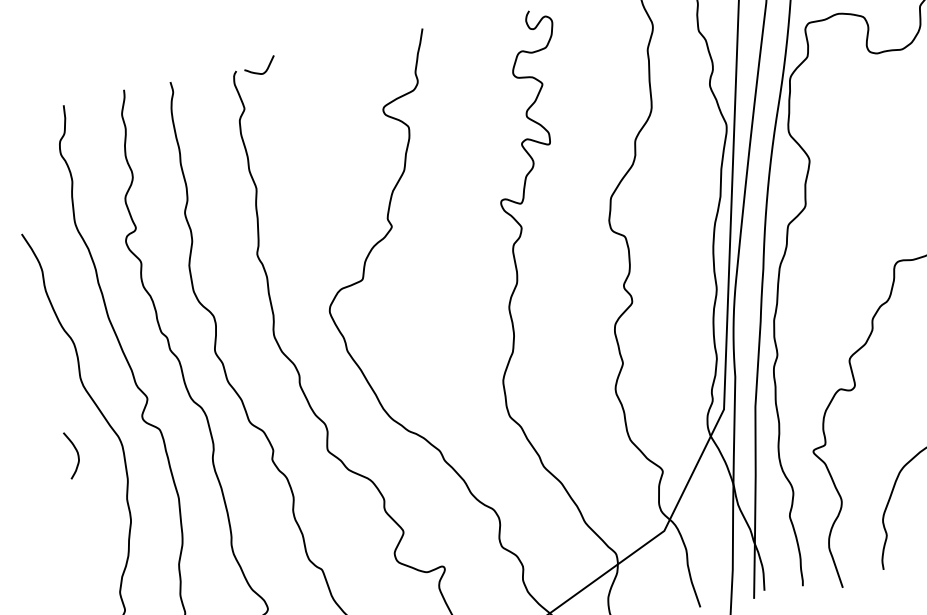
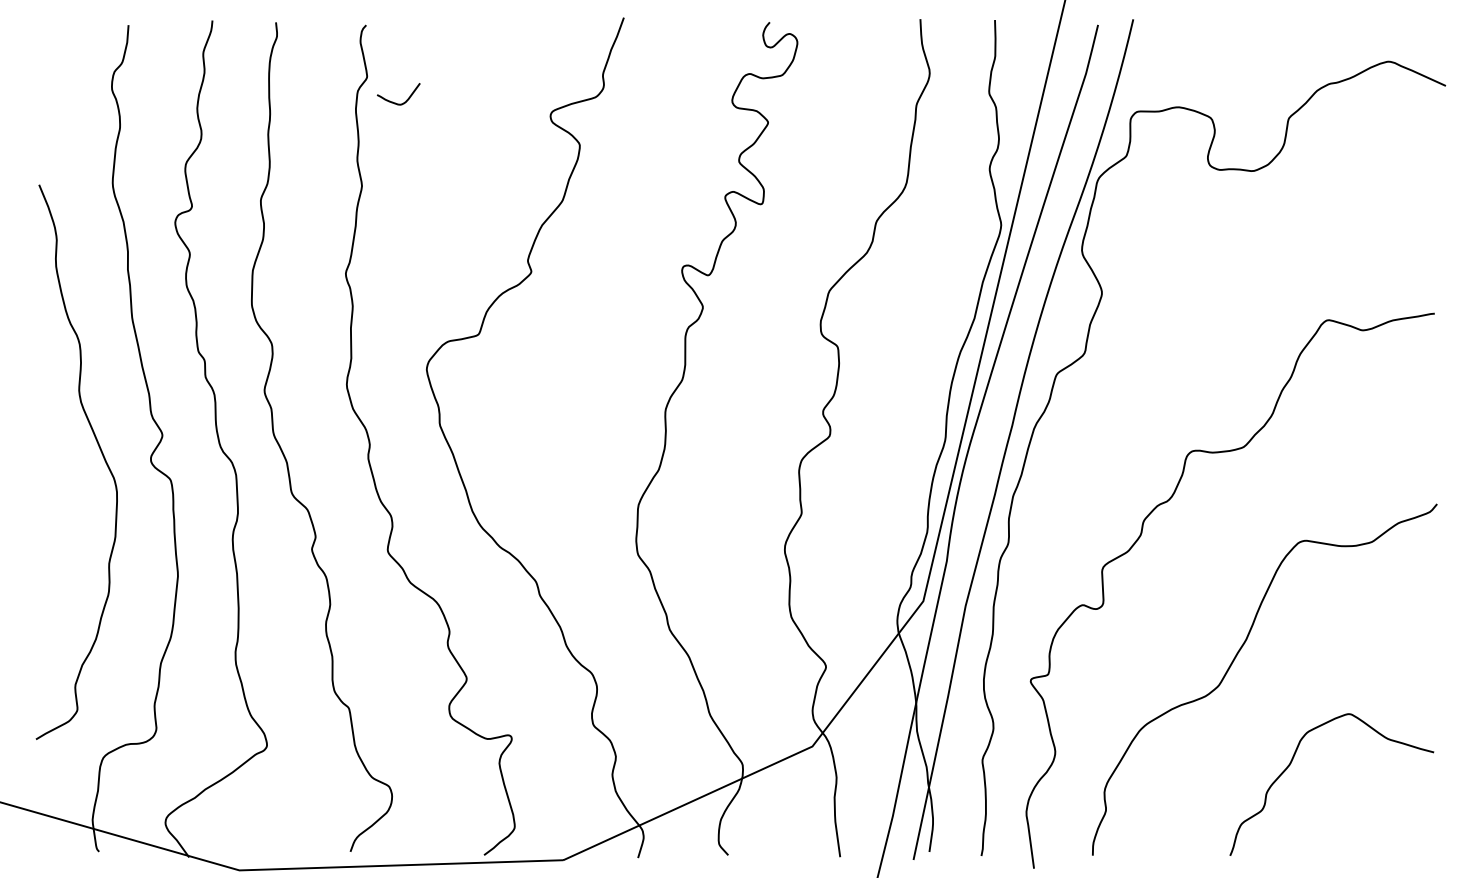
curve: (258, 72) -> (395, 102), moved
curve: (76, 451) -> (54, 487), removed

